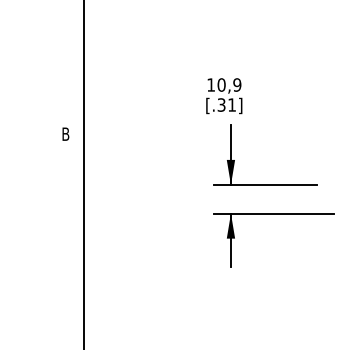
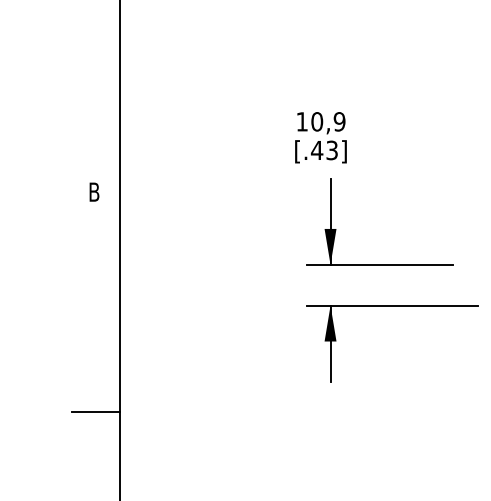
text: (226, 104) -> (324, 149), [.31] -> [.43]
line: (66, 287) -> (95, 411), added

